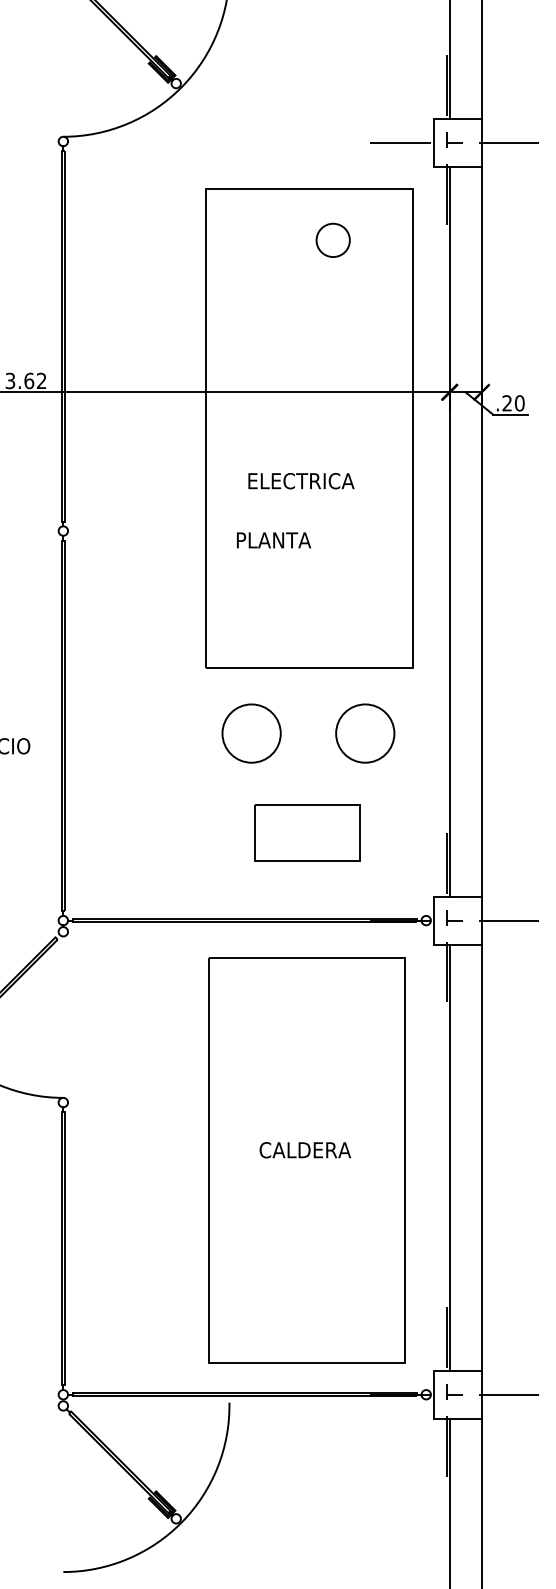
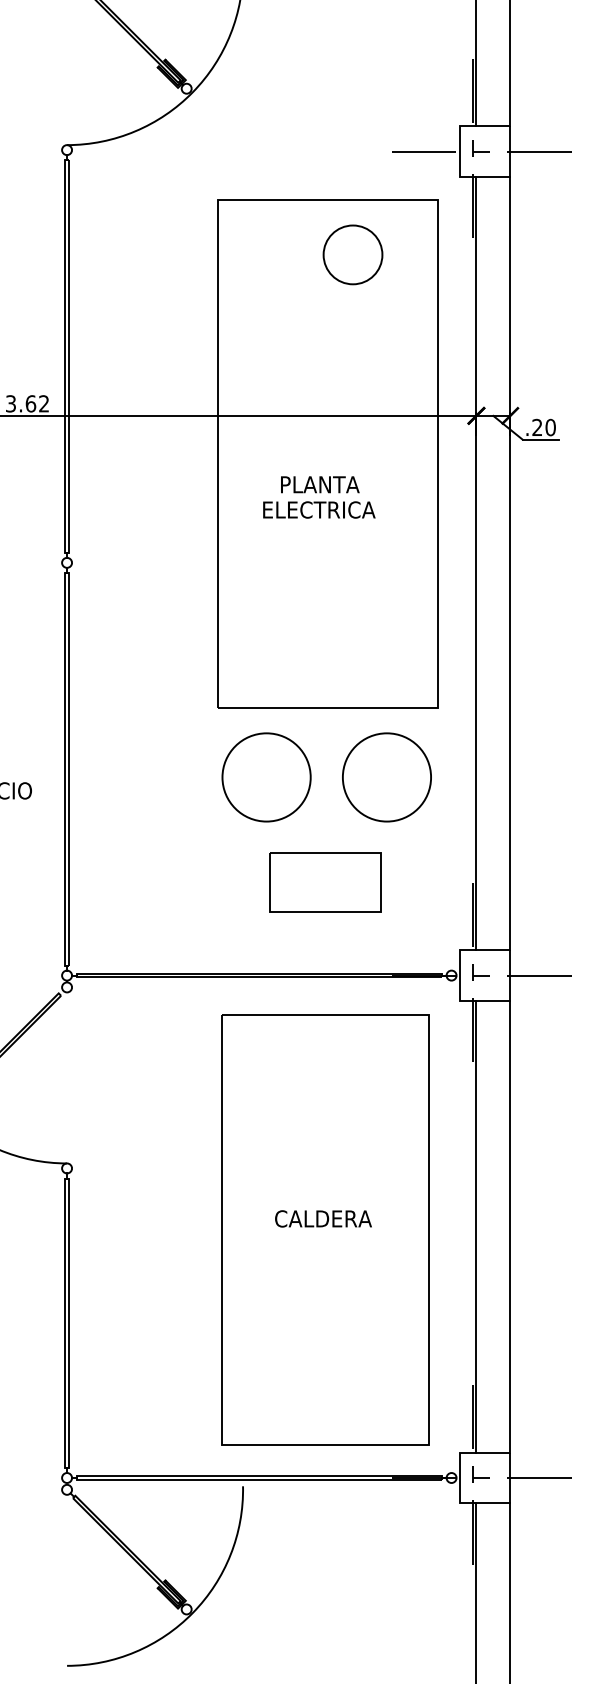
circle: (332, 240) -> (352, 254), size x1.67
text: (274, 540) -> (320, 484), moved
circle: (251, 733) -> (266, 777), size x1.43
circle: (364, 733) -> (386, 777), size x1.43

